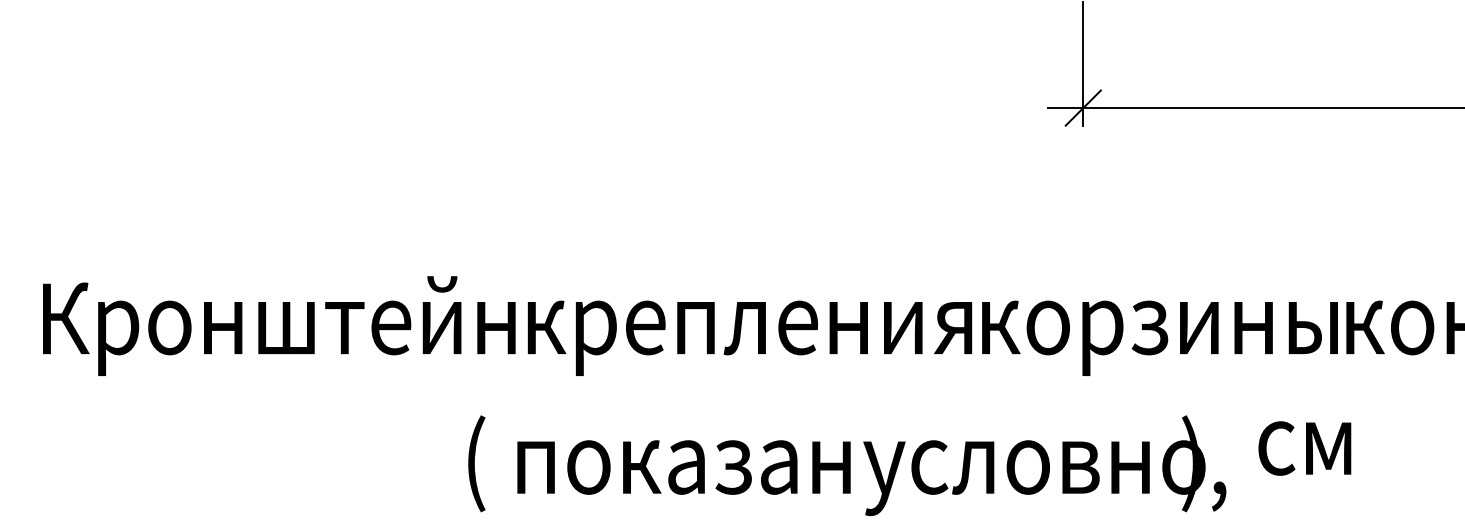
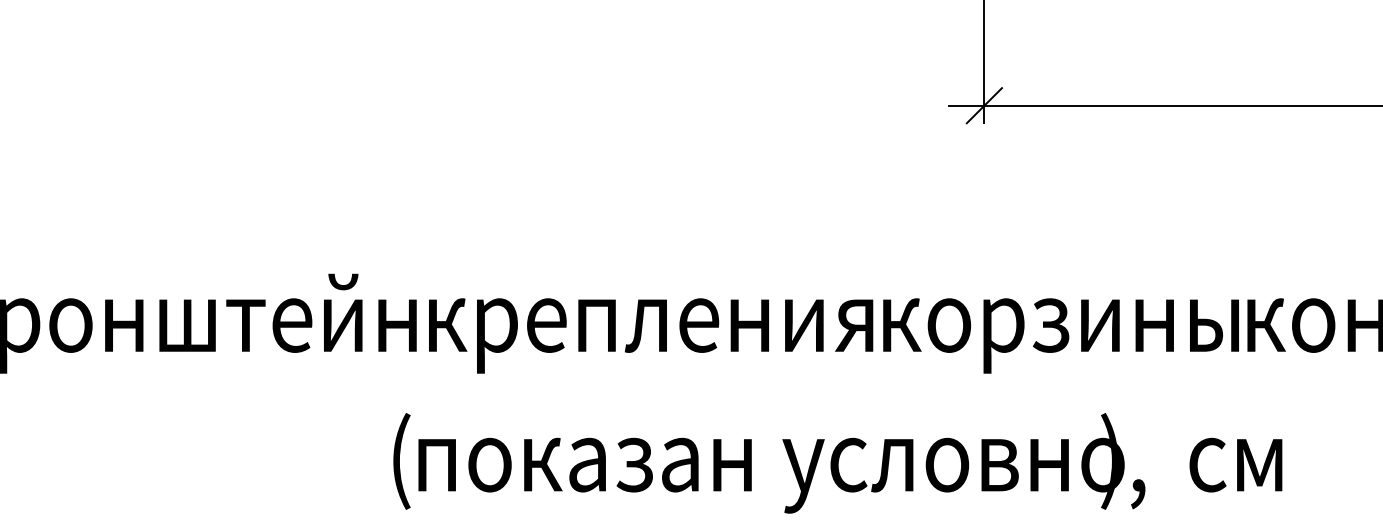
text: (1304, 448) -> (1235, 465), moved
text: (476, 463) -> (401, 461), moved
text: (1044, 465) -> (963, 463), moved

